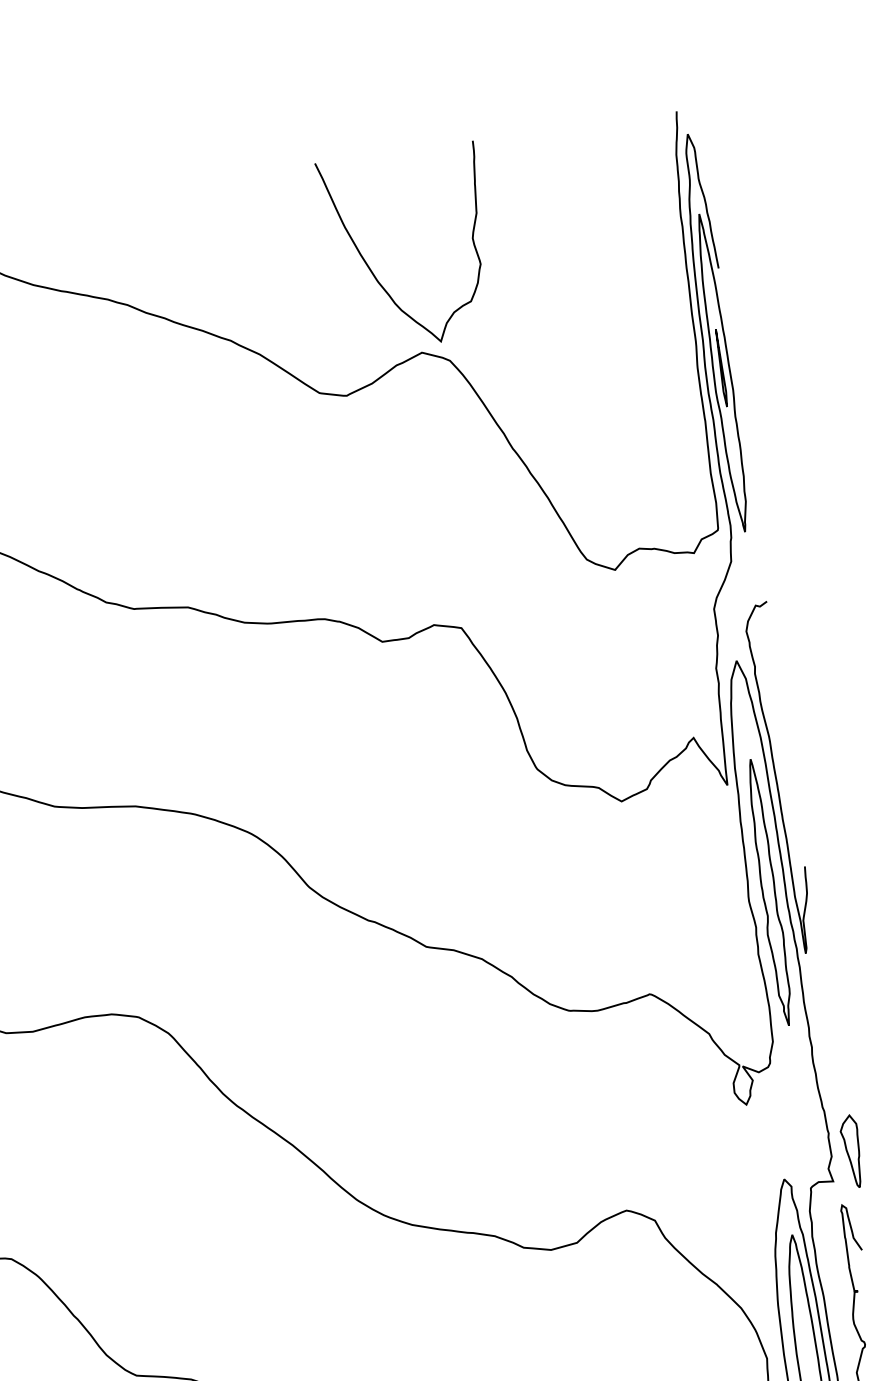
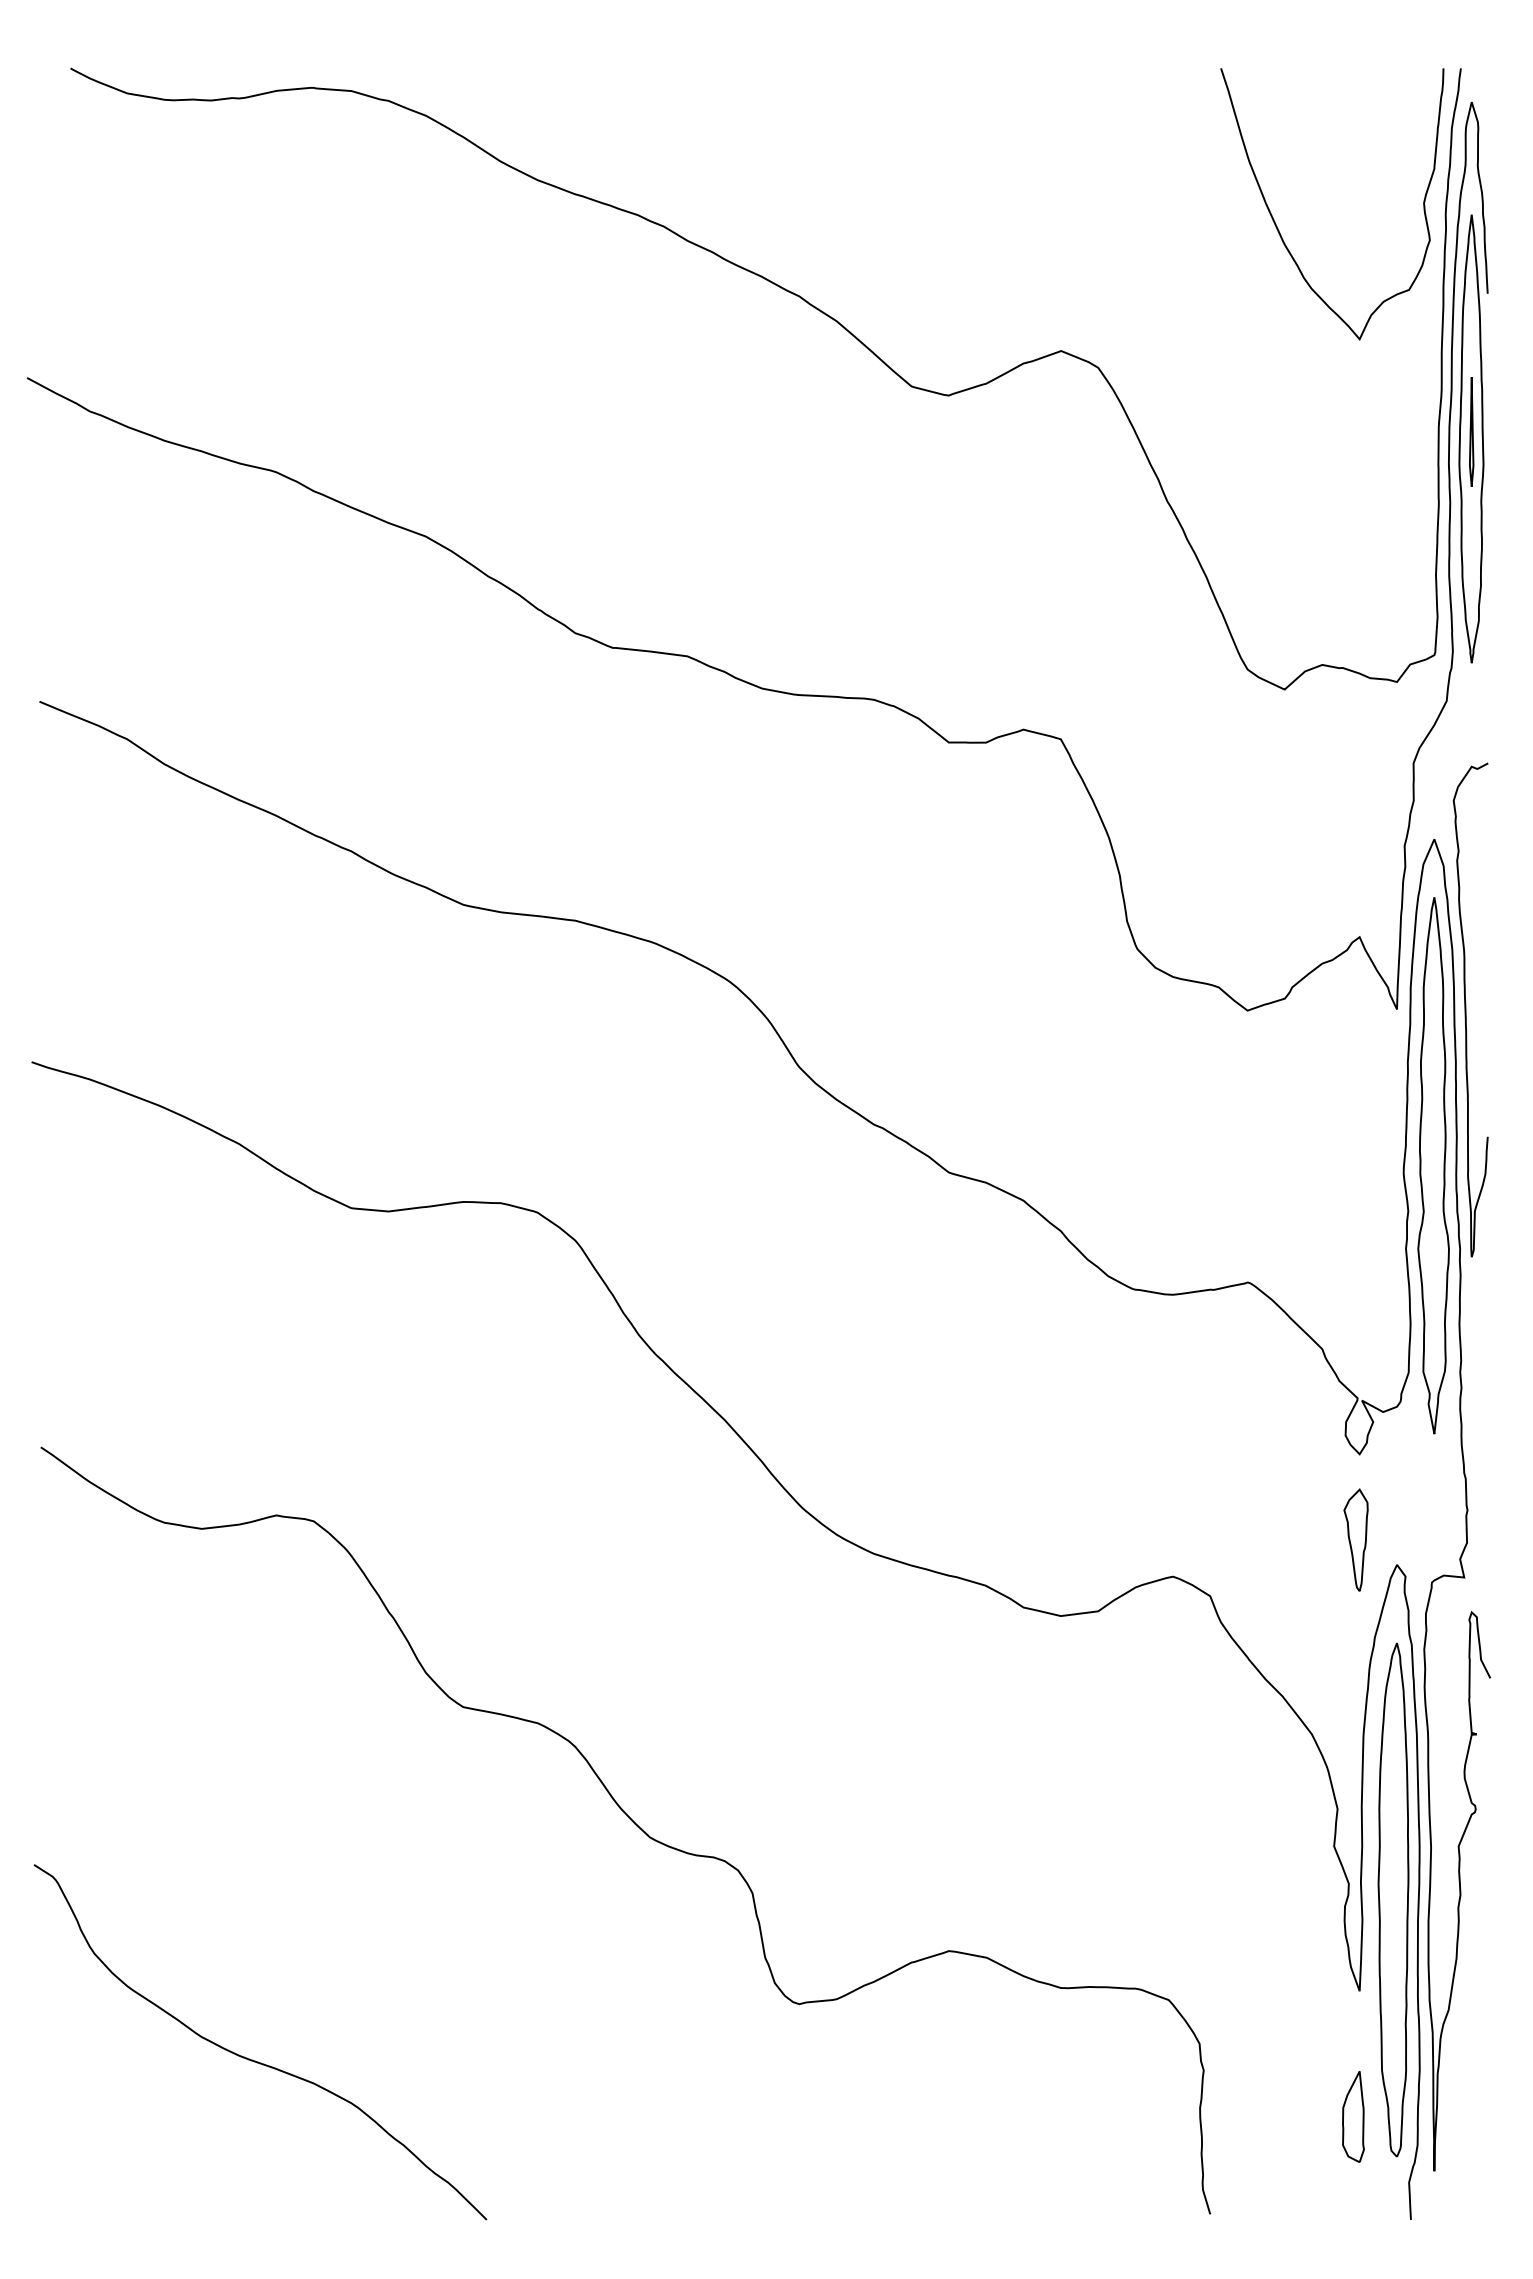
curve: (373, 272) -> (1279, 230), moved
part: (769, 892) -> (1433, 1165), size x1.43
part: (851, 1151) -> (1355, 1539), moved

